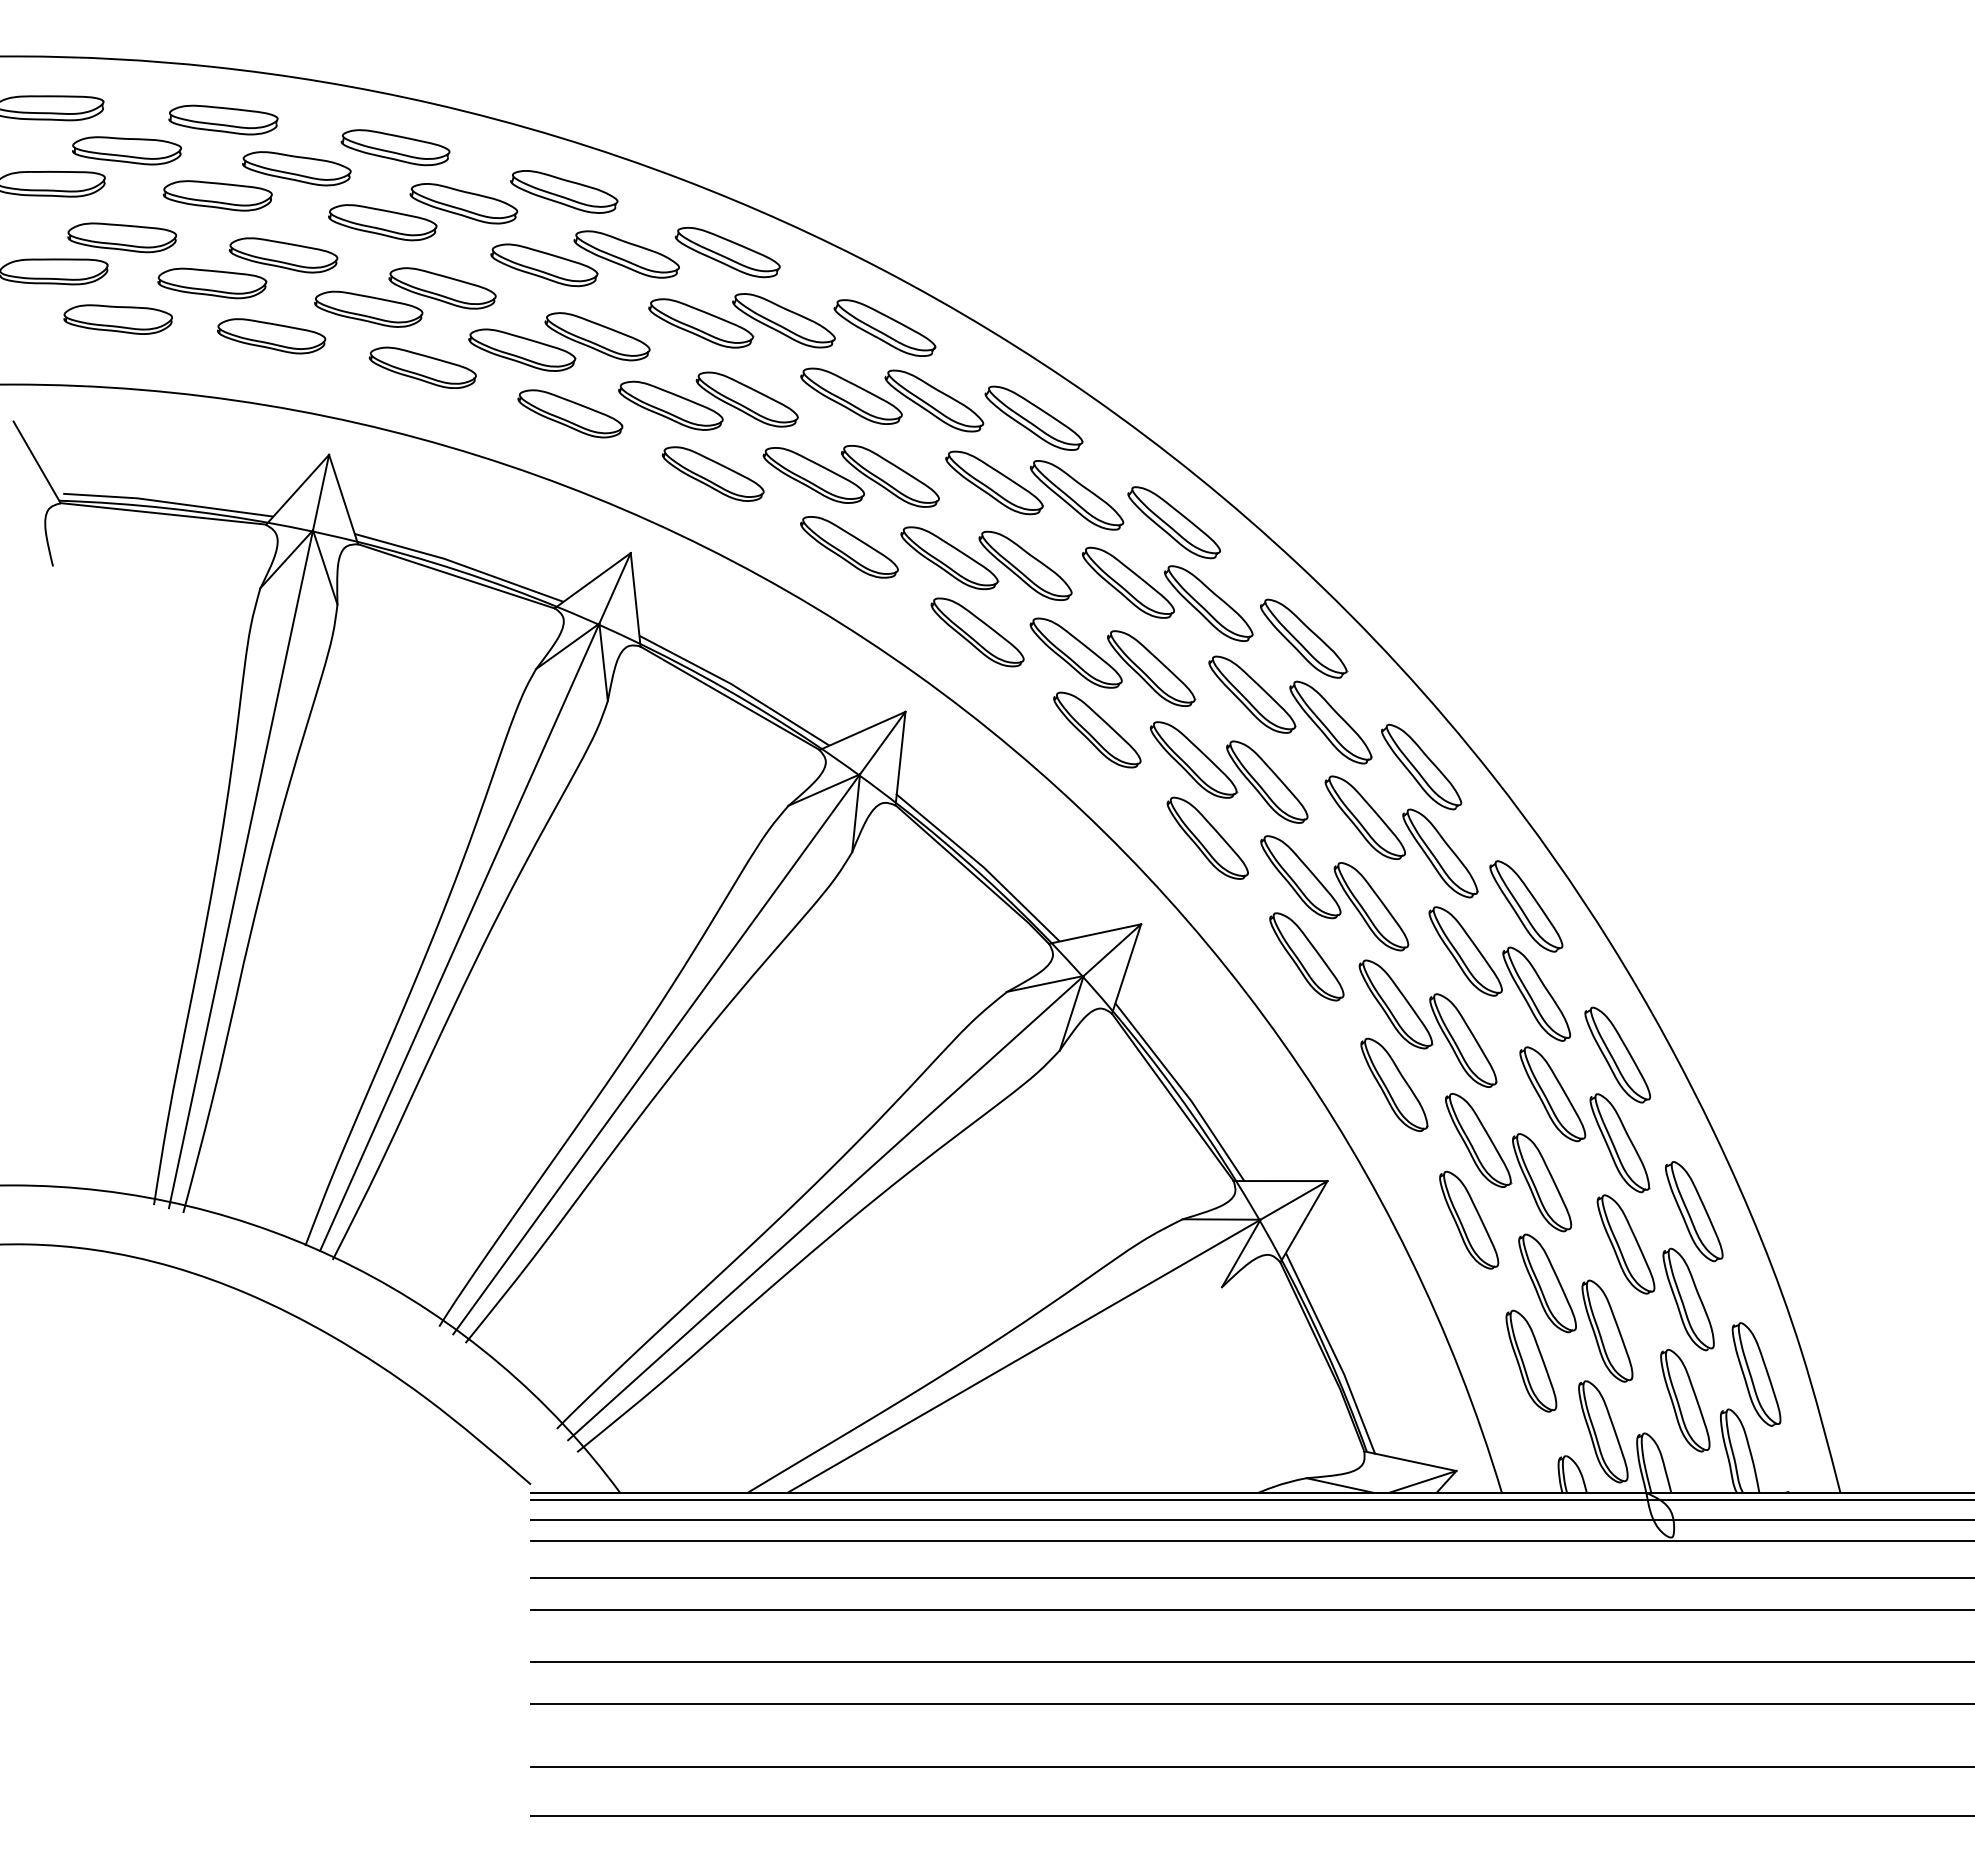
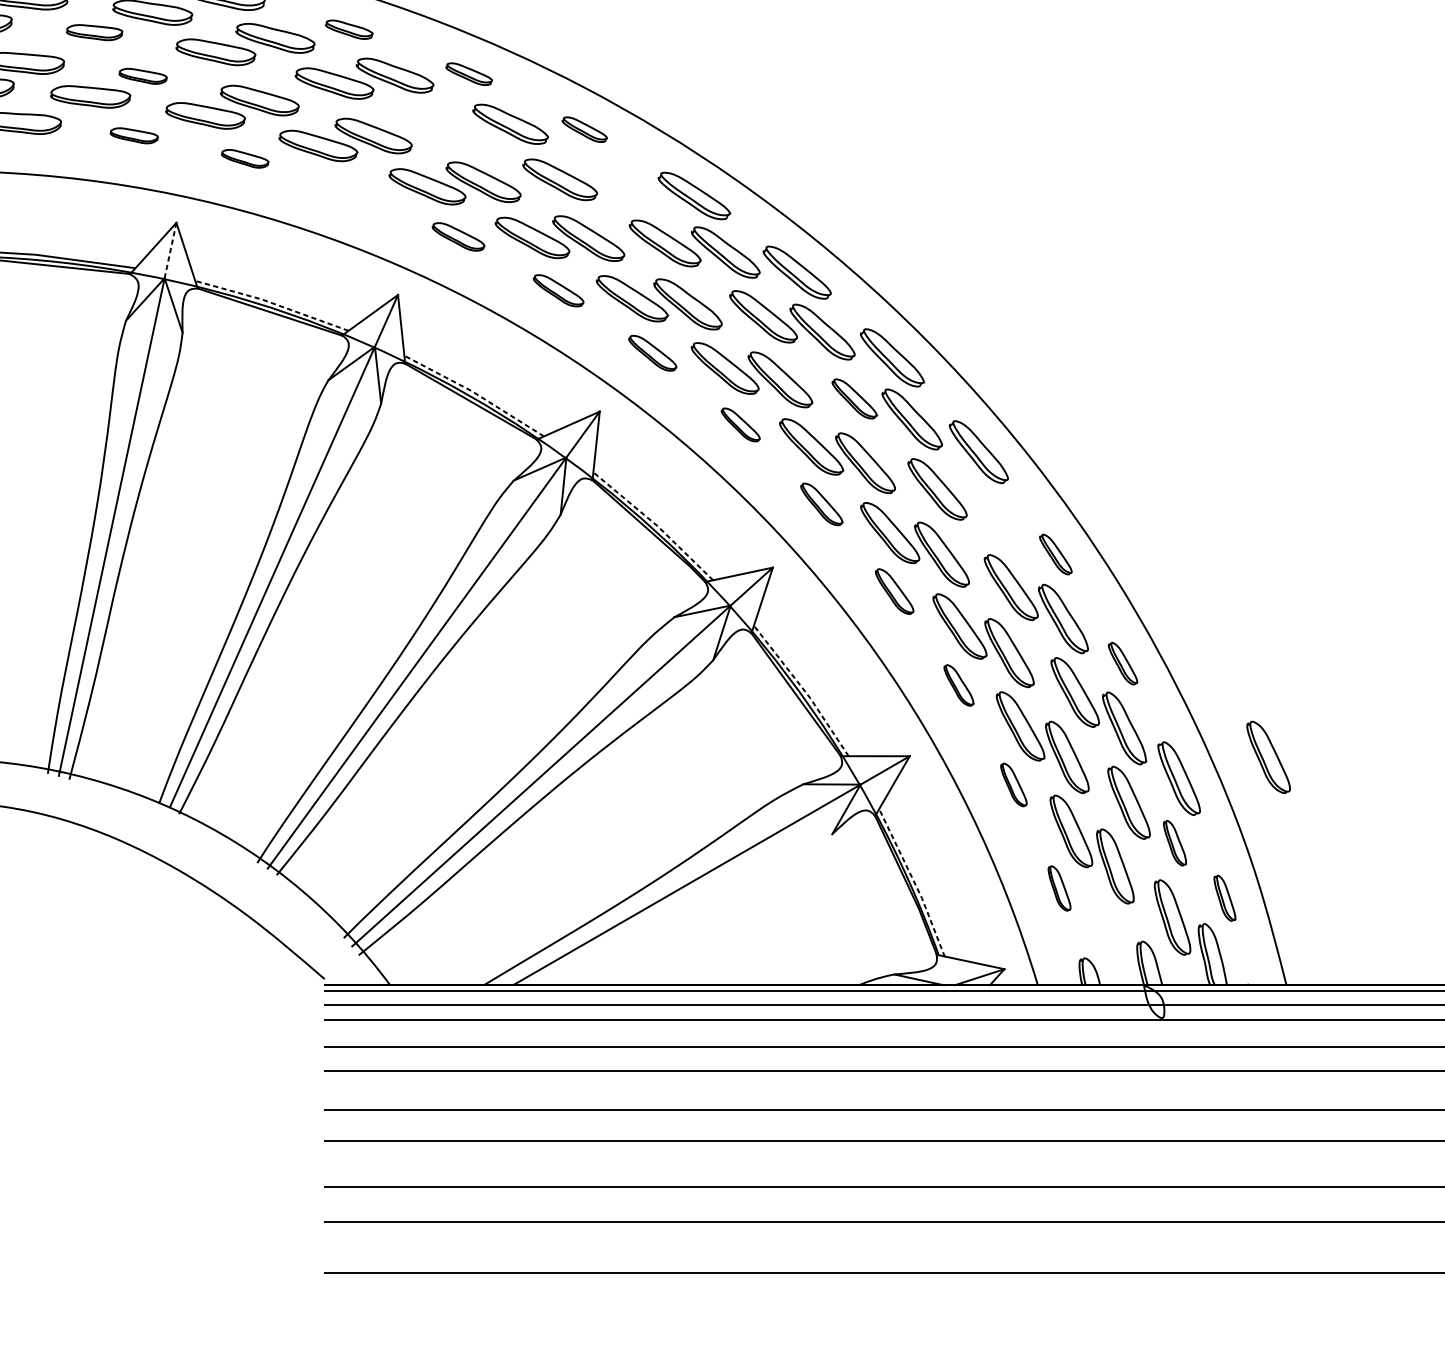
part: (564, 191) -> (349, 29), size x0.6
part: (217, 195) -> (94, 32), size x0.7
part: (727, 252) -> (469, 74), size x0.6
part: (283, 255) -> (142, 76), size x0.6
part: (701, 323) -> (449, 126), removed
part: (884, 327) -> (584, 129), size x0.6
part: (271, 336) -> (134, 135), size x0.6
part: (422, 367) -> (245, 158), size x0.6
part: (934, 400) -> (621, 182), removed
part: (570, 413) -> (353, 192), removed
part: (712, 473) -> (458, 236), size x0.7
line: (321, 492) -> (170, 250), solid -> dashed
part: (849, 547) -> (558, 290), size x0.7
line: (459, 564) -> (272, 303), solid -> dashed
part: (977, 632) -> (652, 353), size x0.7
line: (736, 687) -> (475, 393), solid -> dashed
part: (1252, 694) -> (854, 398), size x0.7
part: (1097, 729) -> (740, 424), size x0.6
part: (1207, 837) -> (821, 503), size x0.7
part: (1440, 853) -> (992, 515), removed
line: (980, 865) -> (654, 524), solid -> dashed
part: (1526, 906) -> (1055, 554), size x0.6
part: (1306, 956) -> (894, 591), size x0.7
part: (1617, 1054) -> (1122, 663), size x0.6
part: (1394, 1084) -> (958, 685), size x0.6
line: (1183, 1090) -> (804, 689), solid -> dashed
part: (1816, 1182) -> (1268, 757), added
part: (1469, 1219) -> (1014, 784), size x0.6
part: (1688, 1299) -> (1174, 843), size x0.6
line: (1333, 1352) -> (914, 882), solid -> dashed
part: (1531, 1360) -> (1059, 888), size x0.6
part: (1756, 1374) -> (1224, 898), size x0.6
part: (1603, 1431) -> (1112, 940), removed

